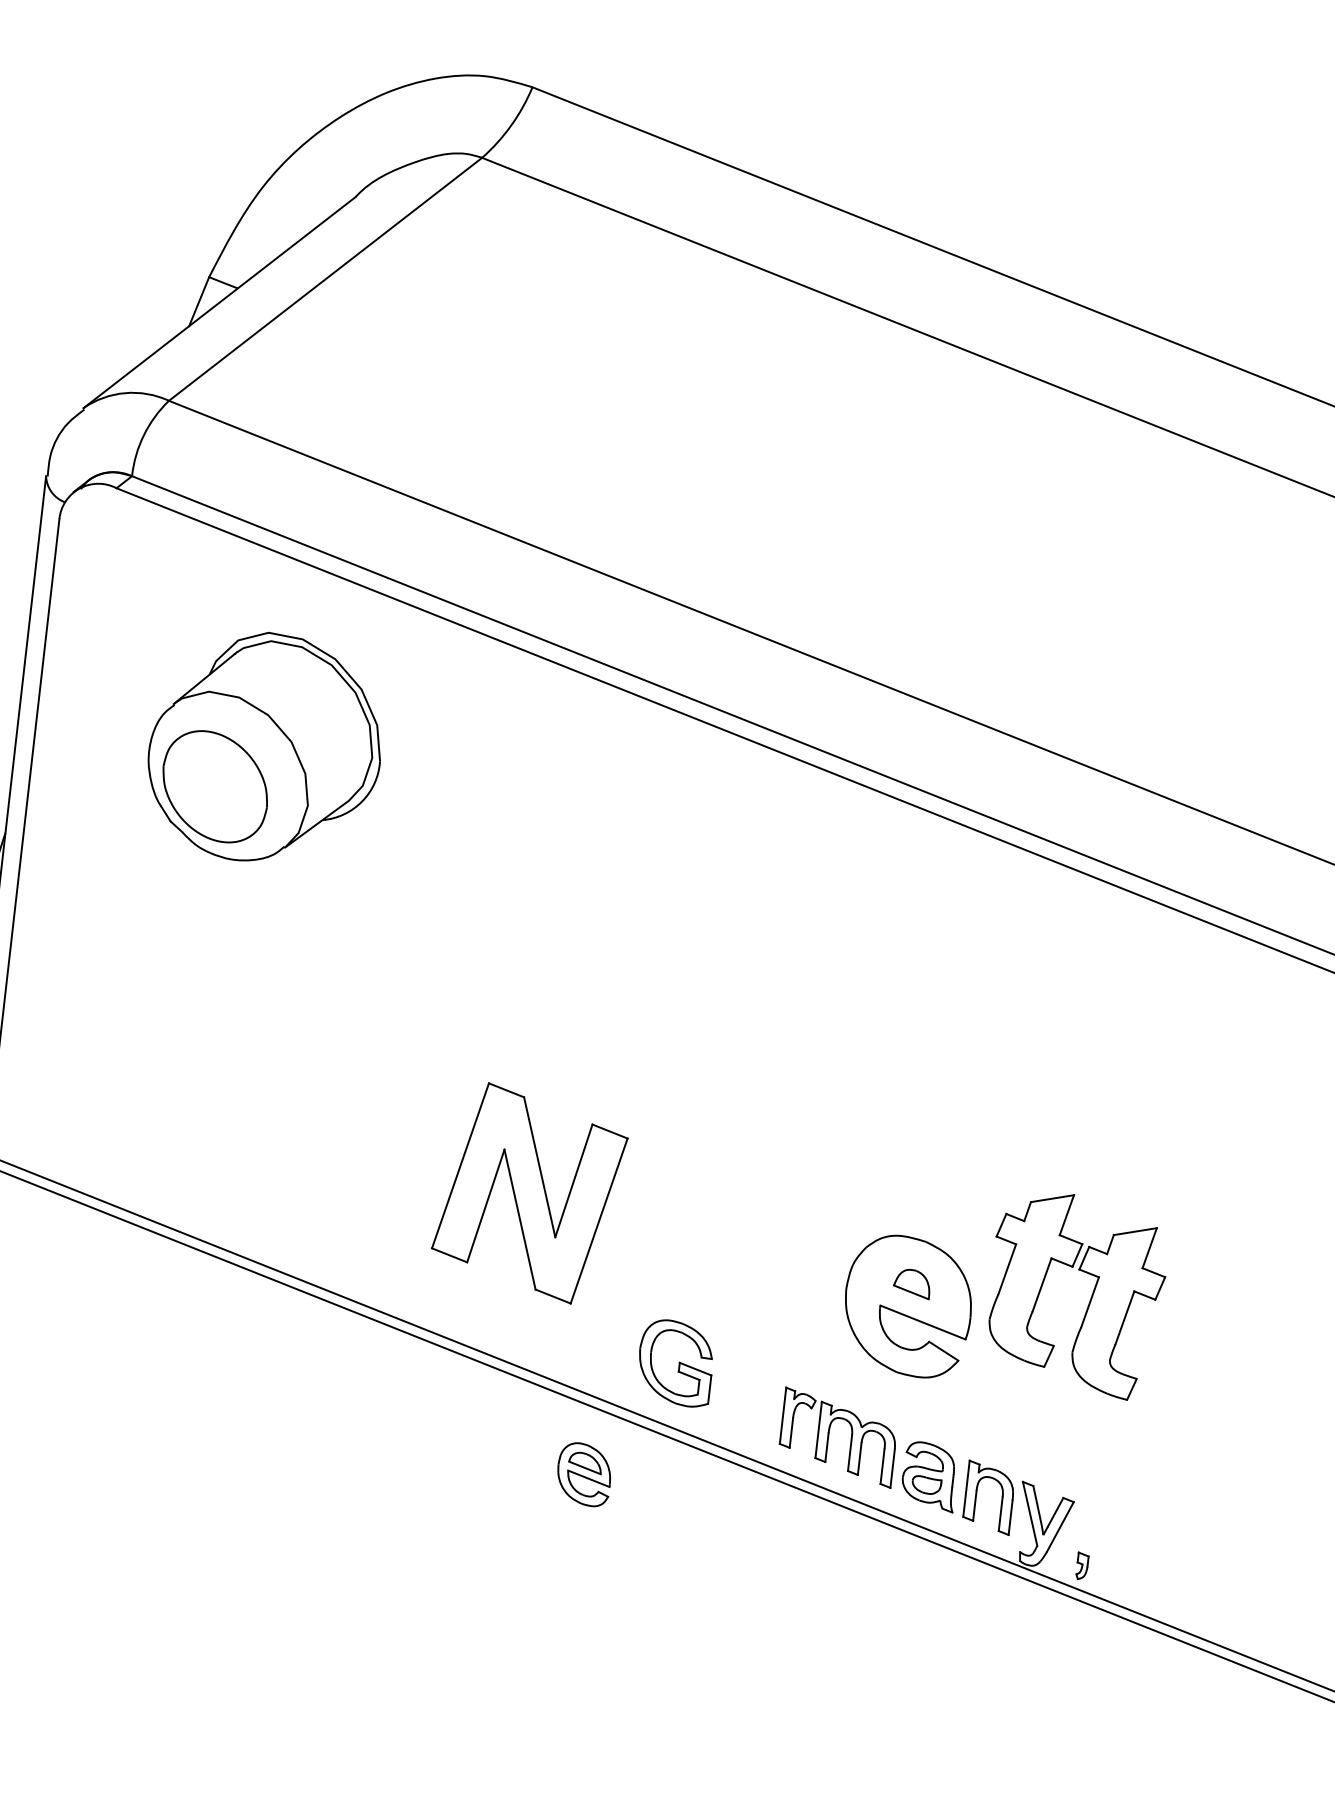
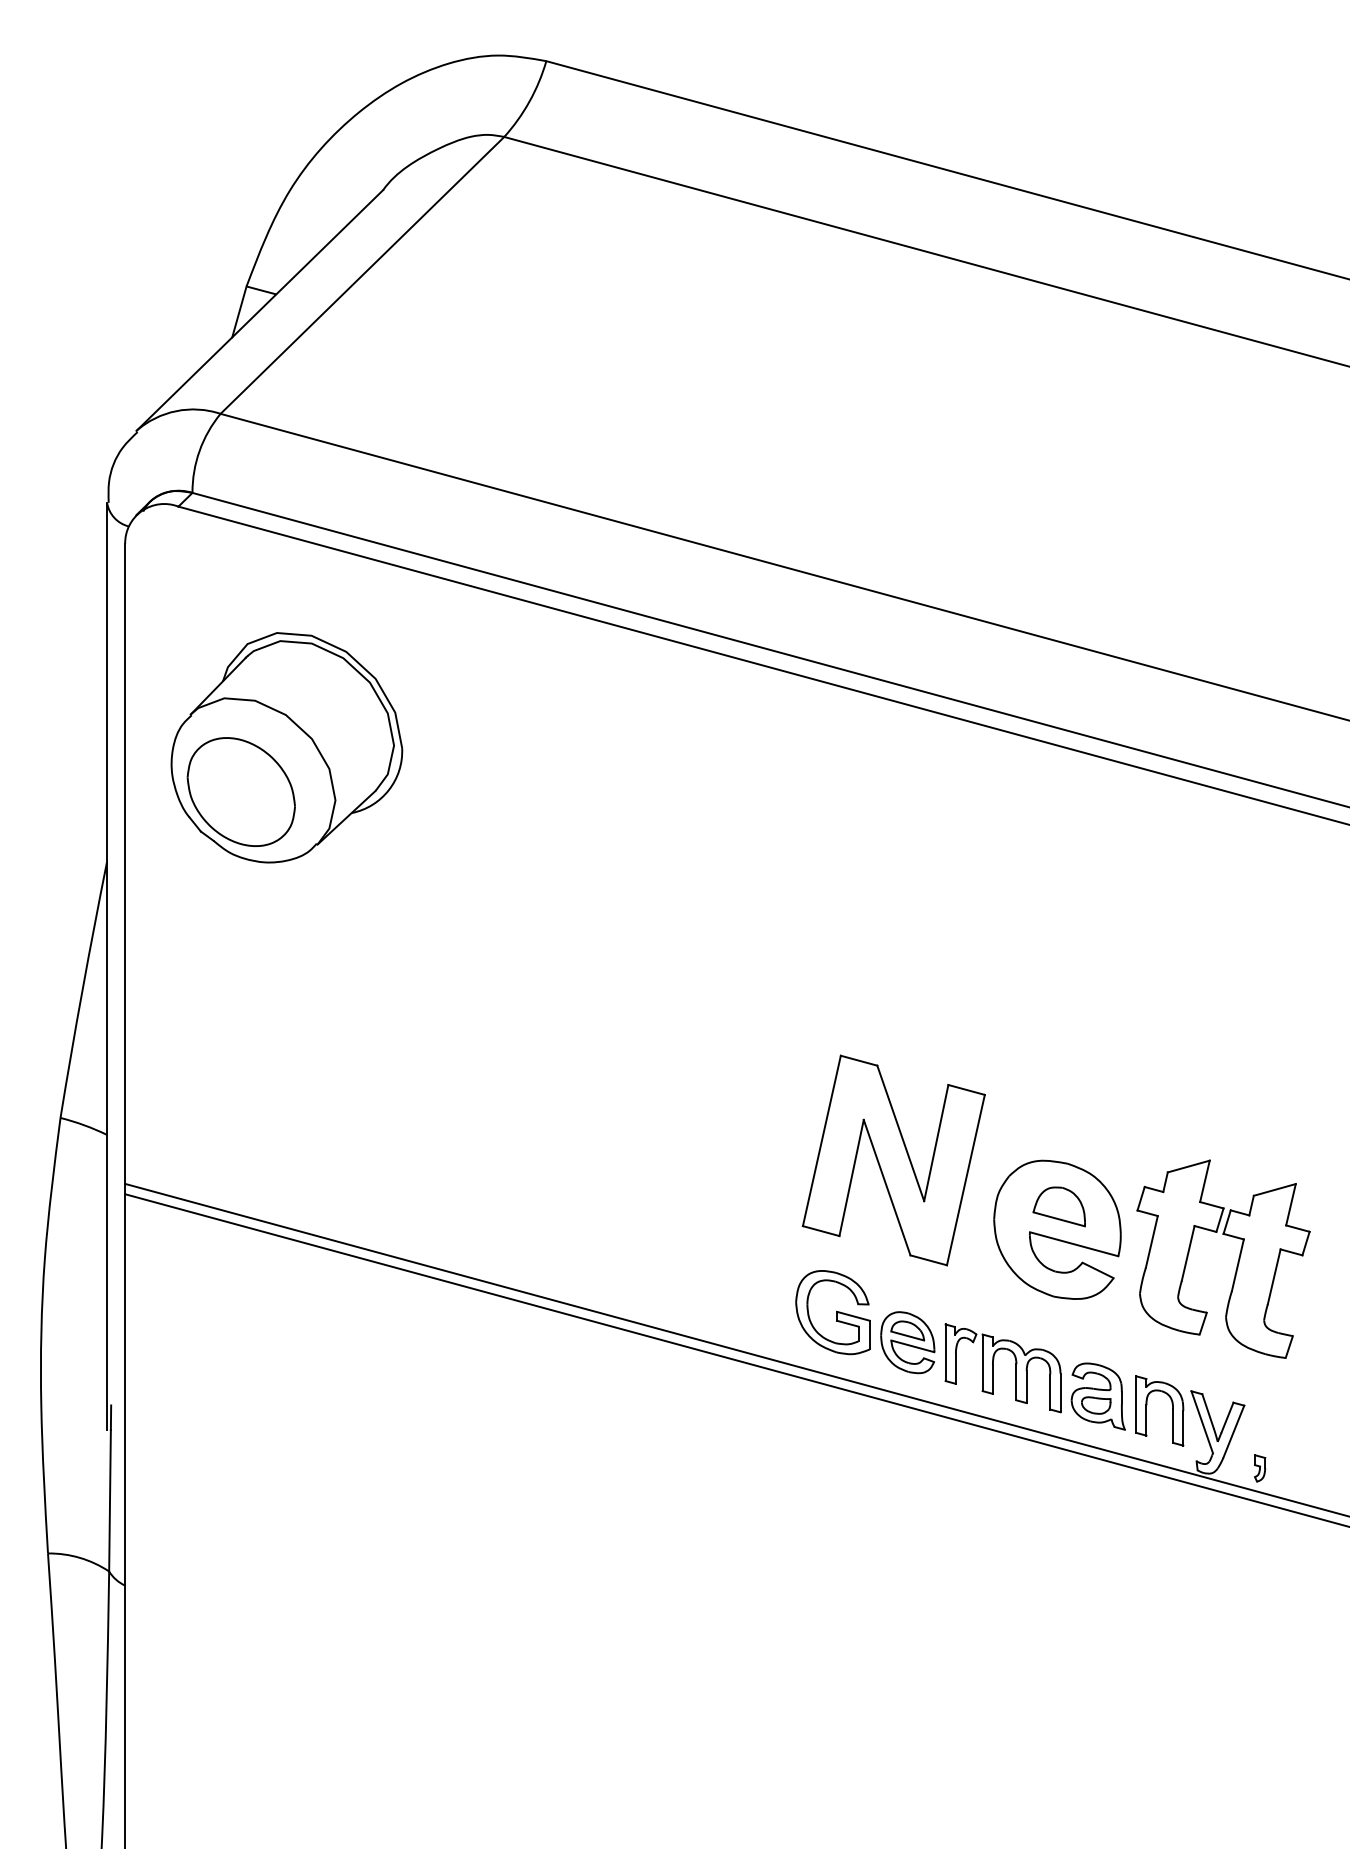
part: (265, 747) -> (286, 747), moved
part: (529, 1193) -> (893, 1160), moved
part: (911, 1283) -> (1058, 1206), size x1.43
part: (1090, 1298) -> (1237, 1261), moved
part: (583, 1474) -> (907, 1342), moved

